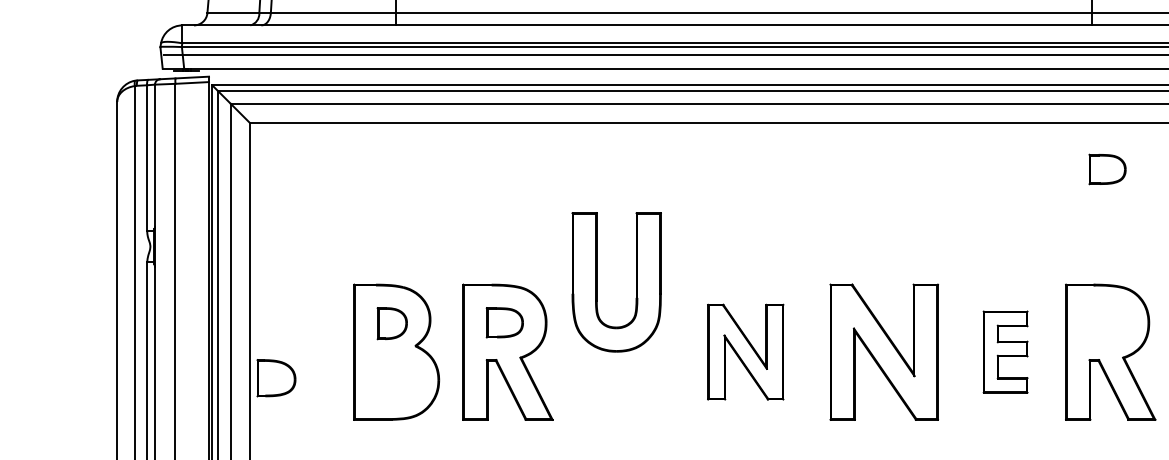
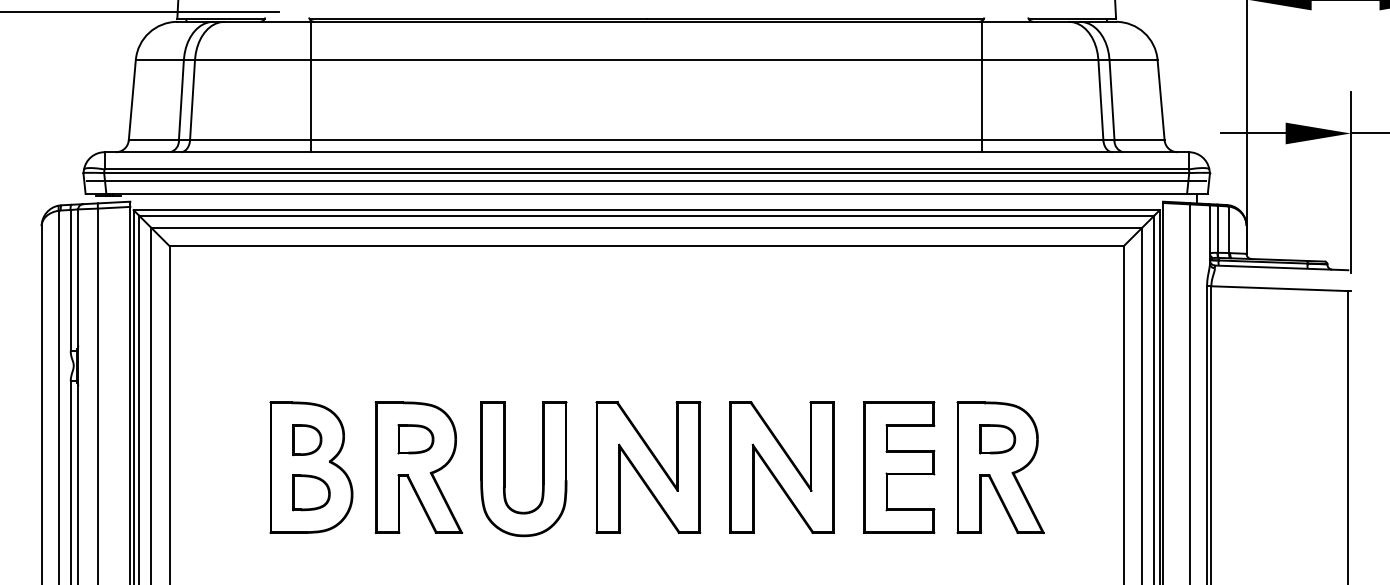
part: (1107, 169) -> (997, 439), moved
part: (597, 282) -> (505, 469), moved
part: (745, 352) -> (648, 467), size x1.43
part: (1005, 352) -> (899, 467), size x1.67
part: (276, 377) -> (311, 492), moved

